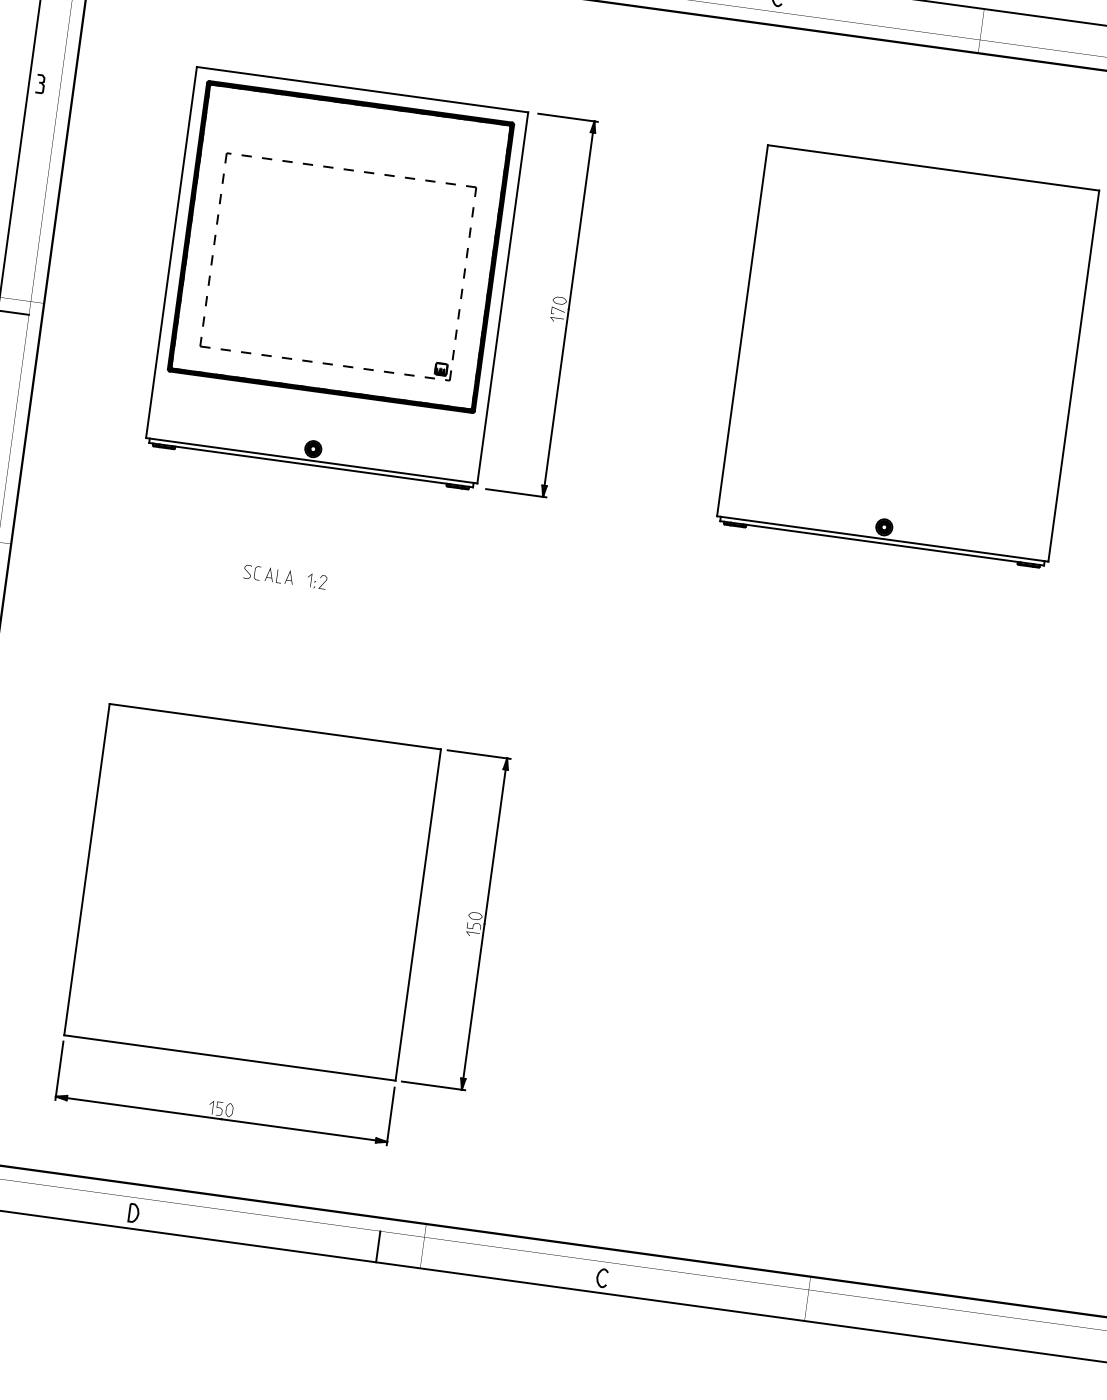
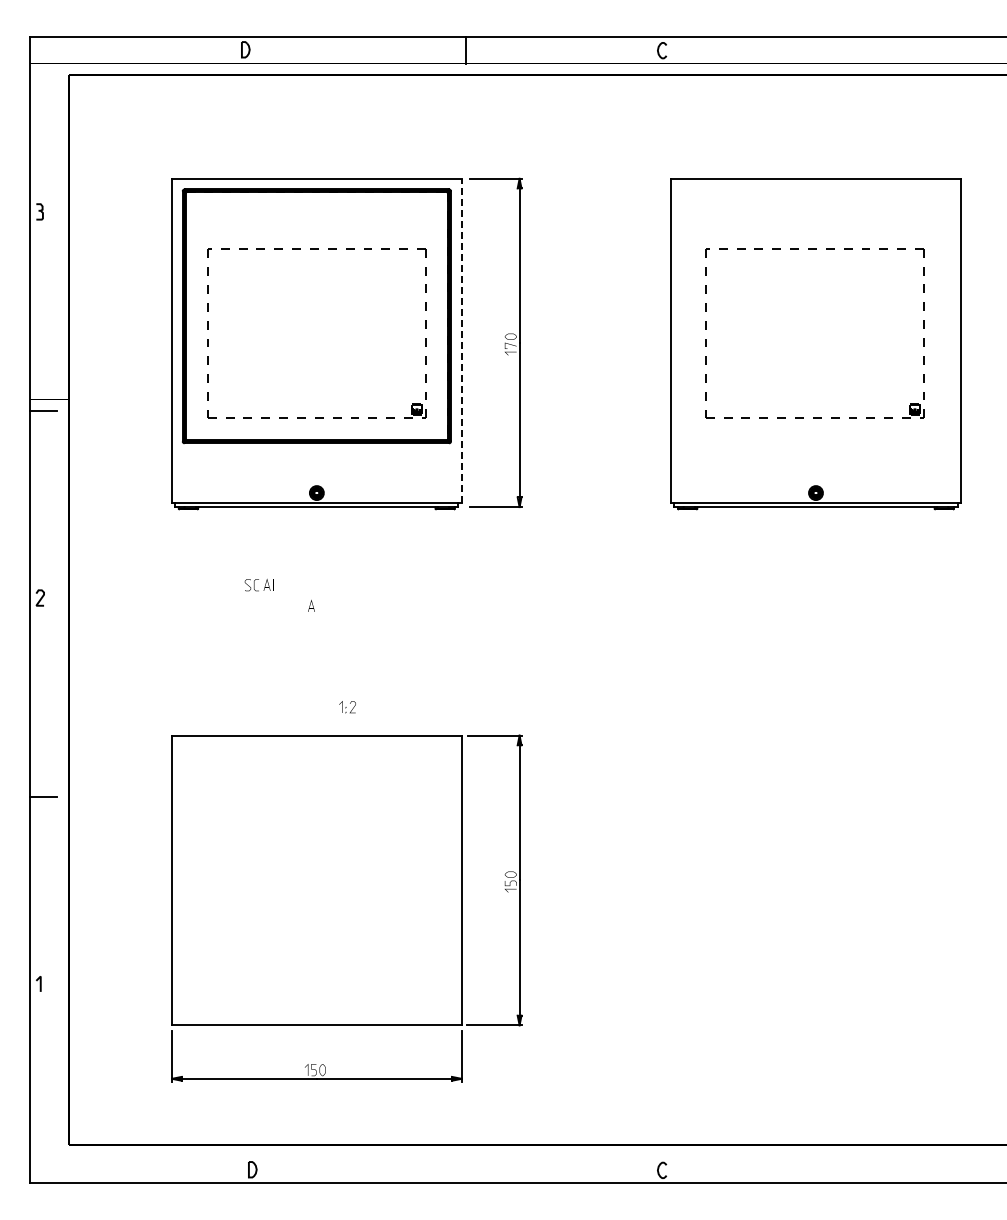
part: (920, 248) -> (814, 249), added
line: (502, 297) -> (461, 340), solid -> dashed
part: (259, 572) -> (258, 584), moved
part: (316, 581) -> (347, 707), moved
line: (378, 1246) -> (466, 1169), removed

